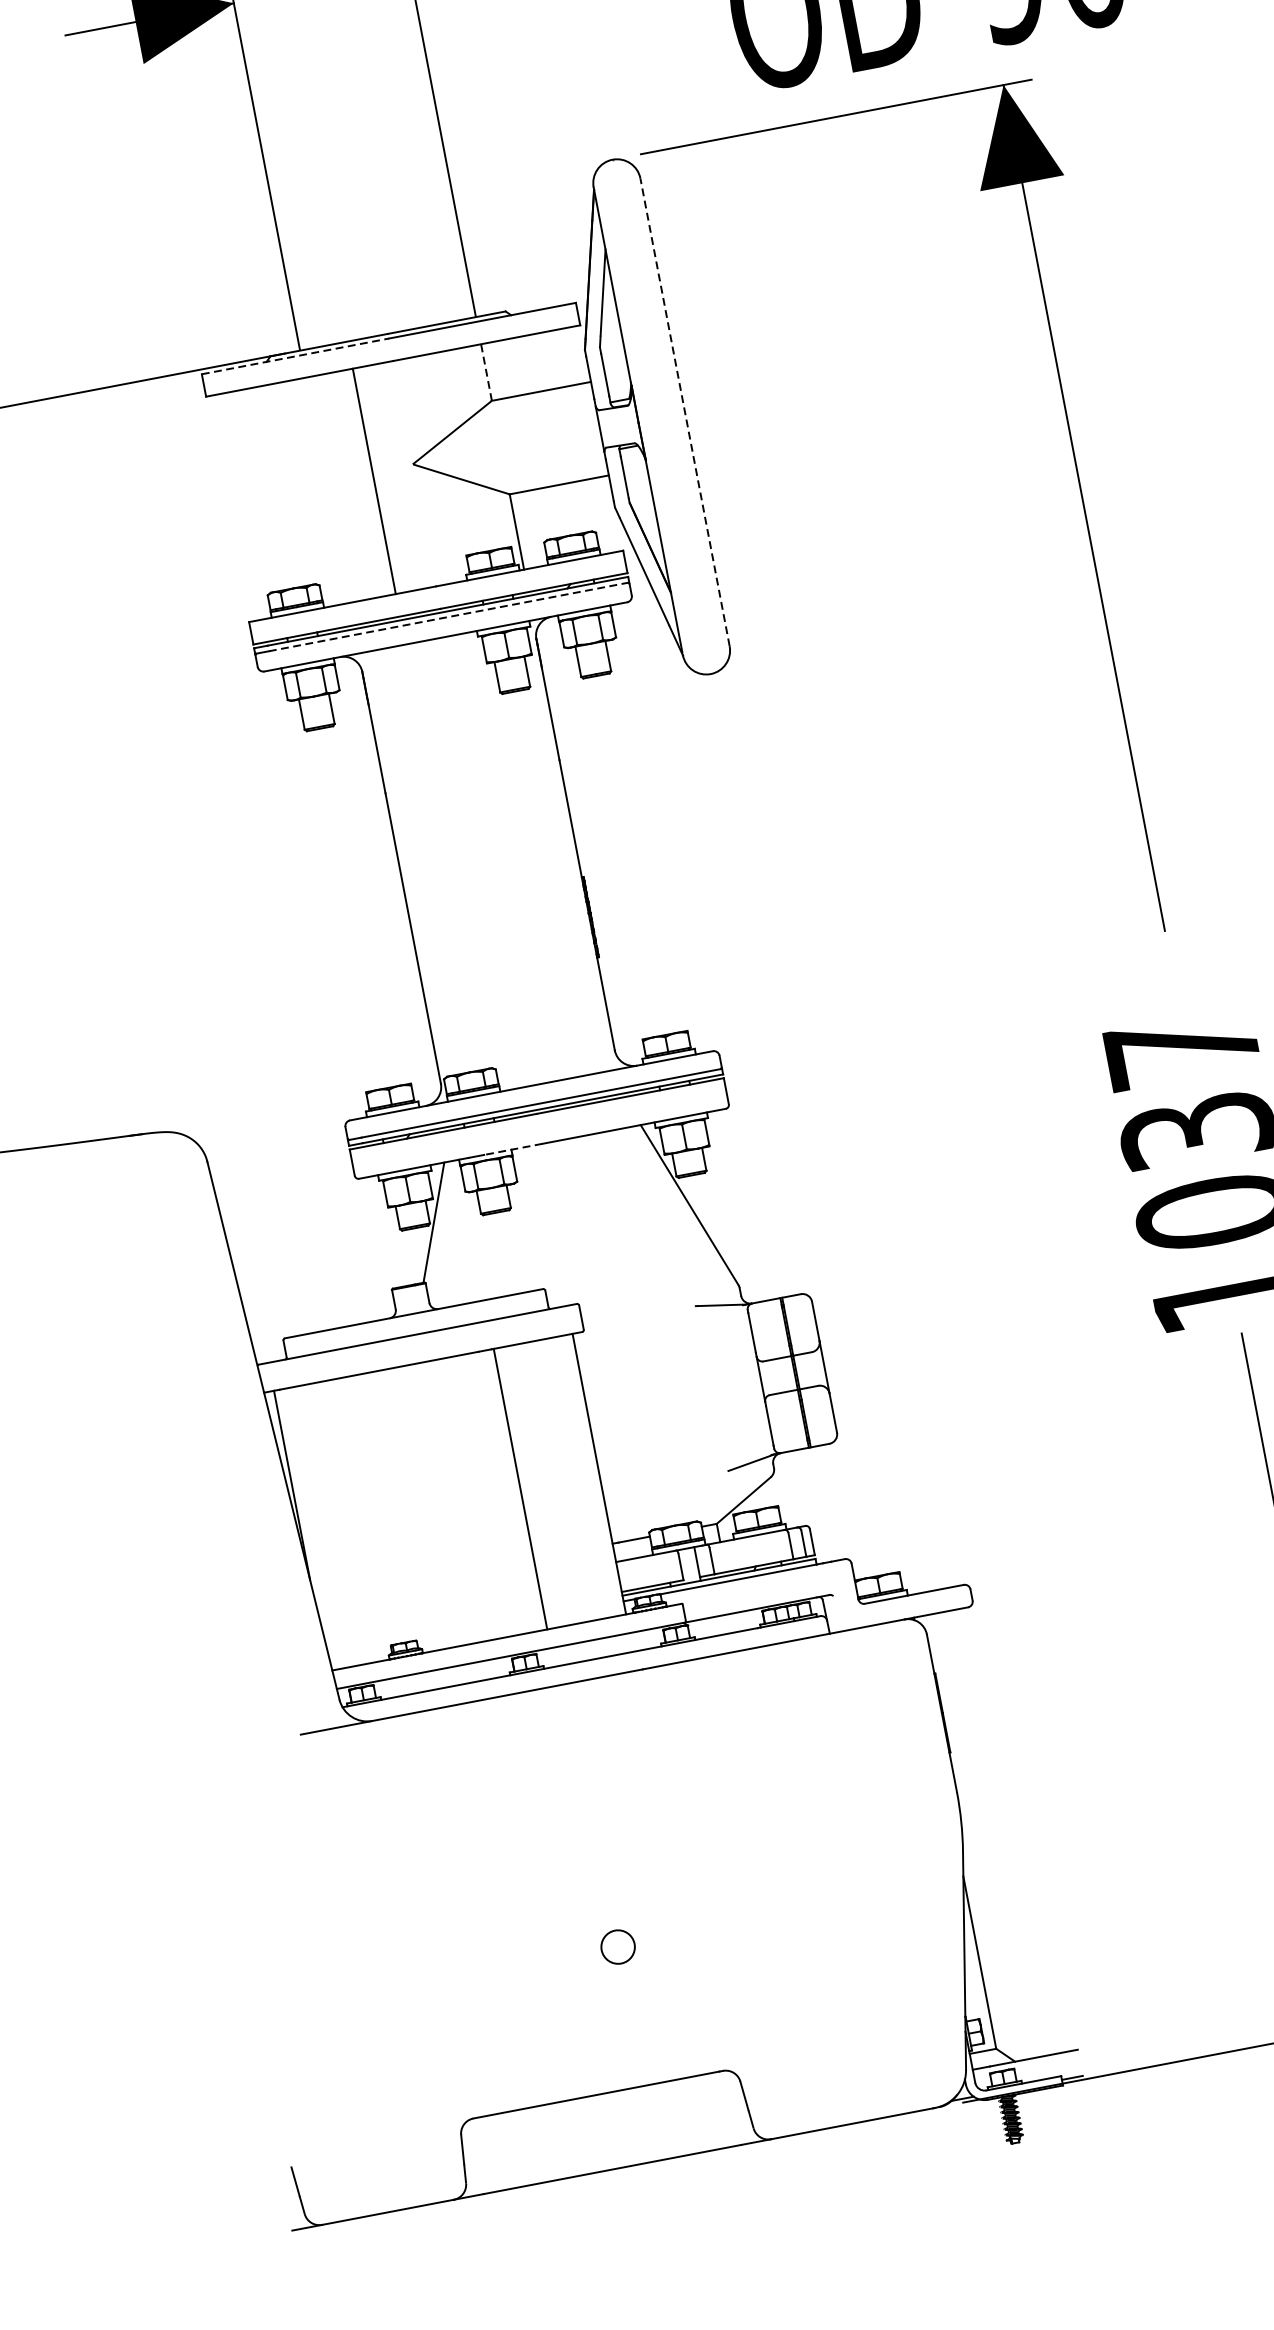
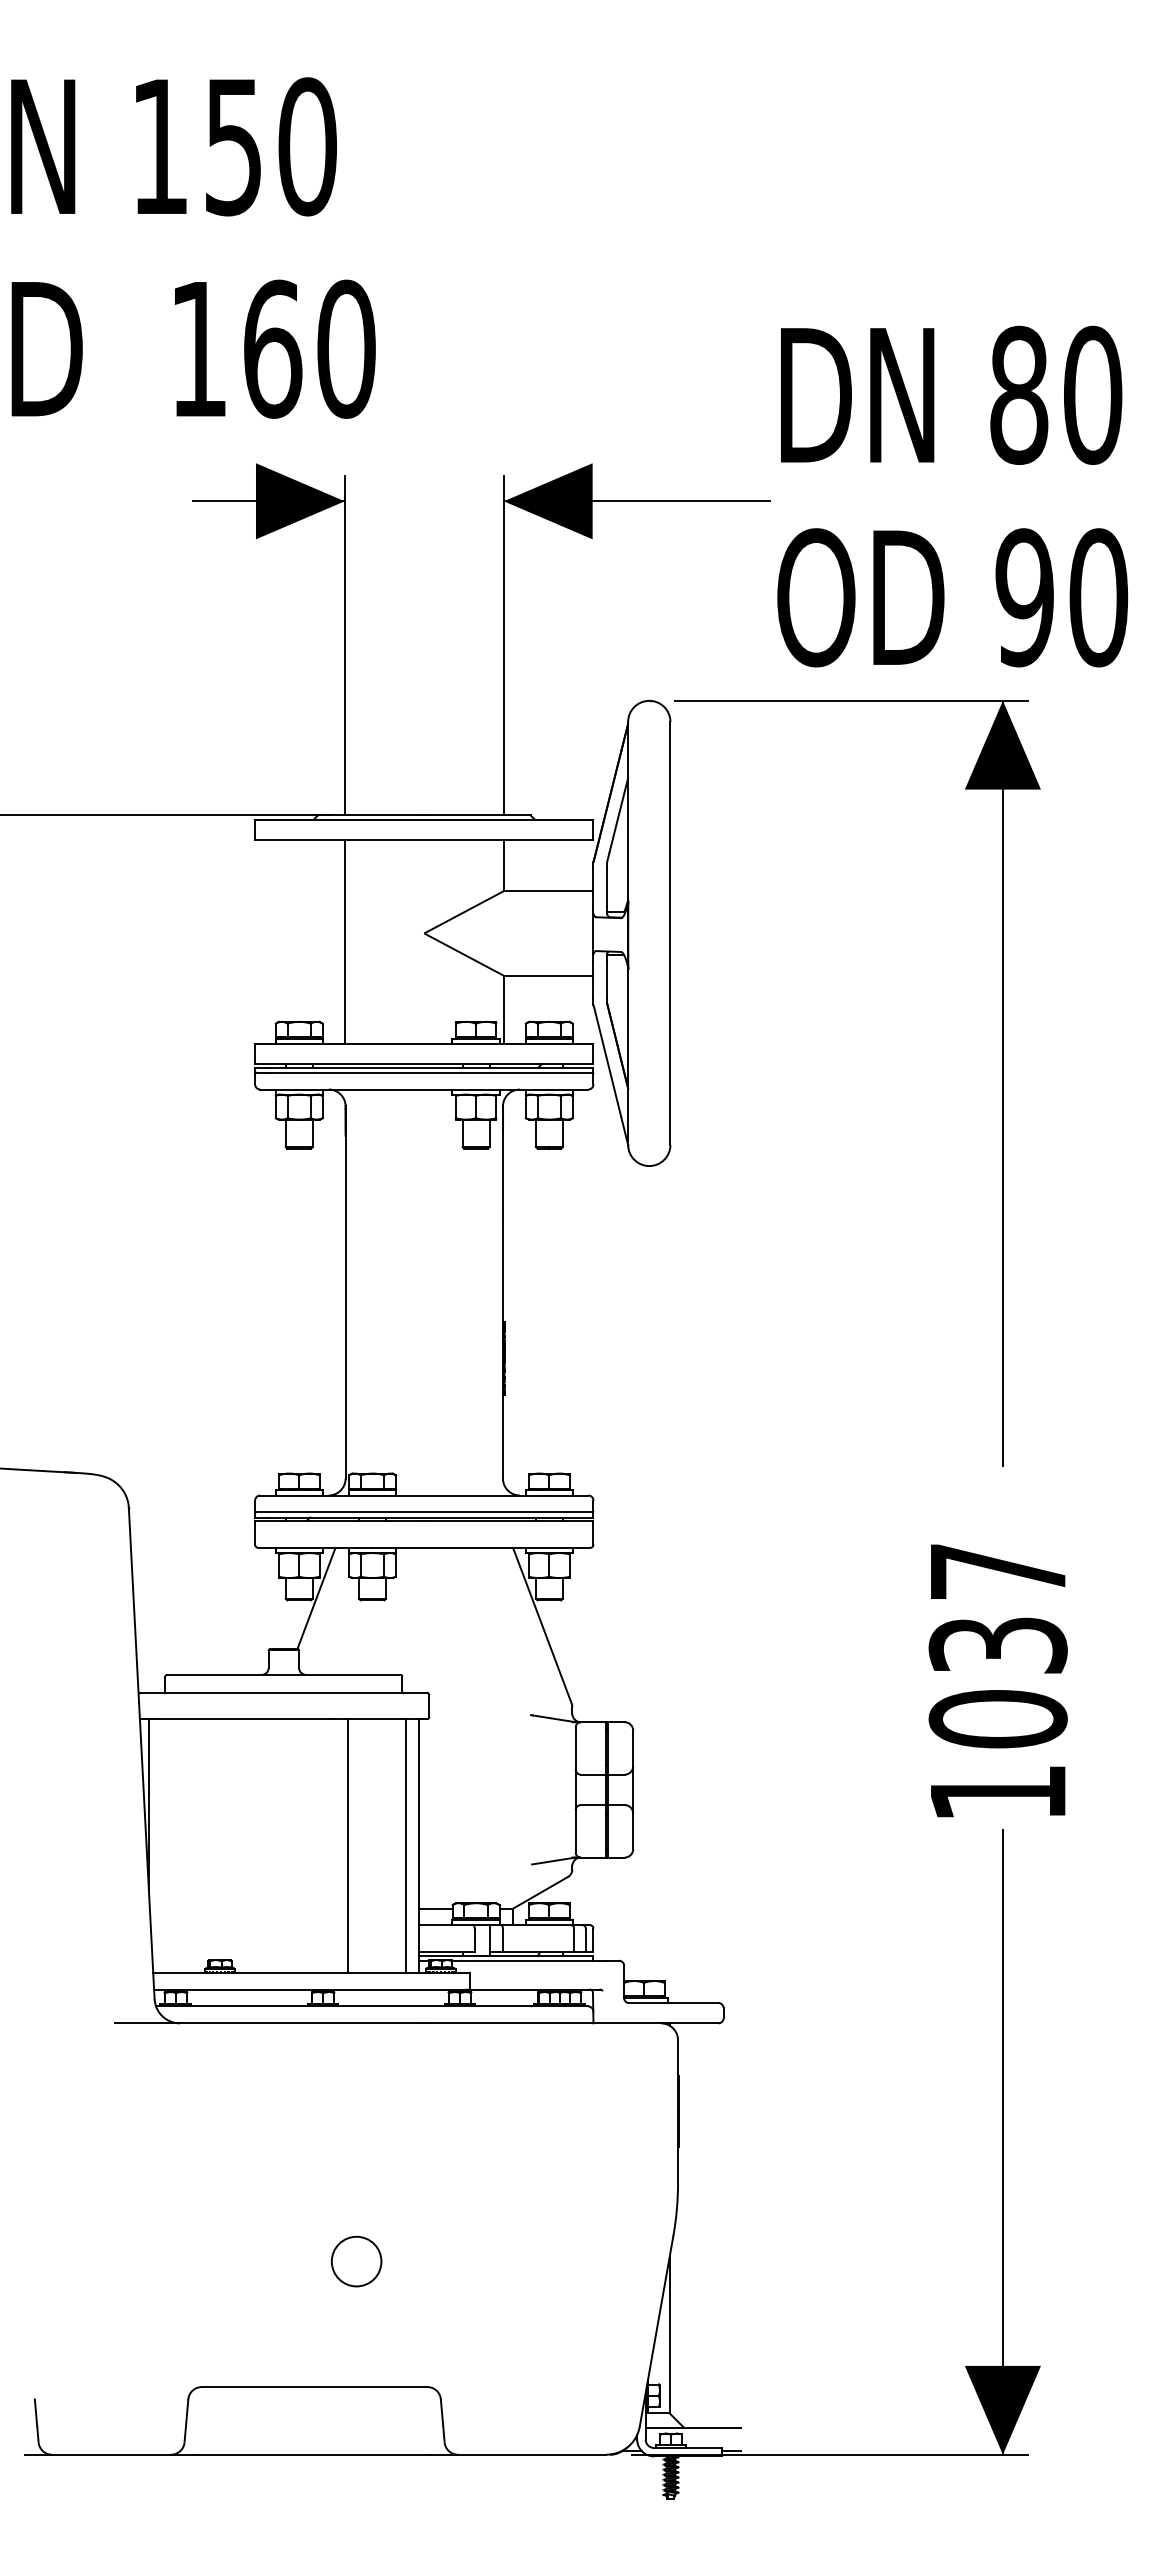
line: (295, 356) -> (339, 819), dashed -> solid
line: (486, 372) -> (503, 865), dashed -> solid
line: (684, 411) -> (670, 932), dashed -> solid
line: (373, 481) -> (344, 941), moved
line: (447, 617) -> (429, 1072), dashed -> solid
line: (512, 1148) -> (397, 1547), dashed -> solid
line: (584, 1476) -> (405, 1845), added
part: (618, 1947) -> (356, 2261), size x1.67

